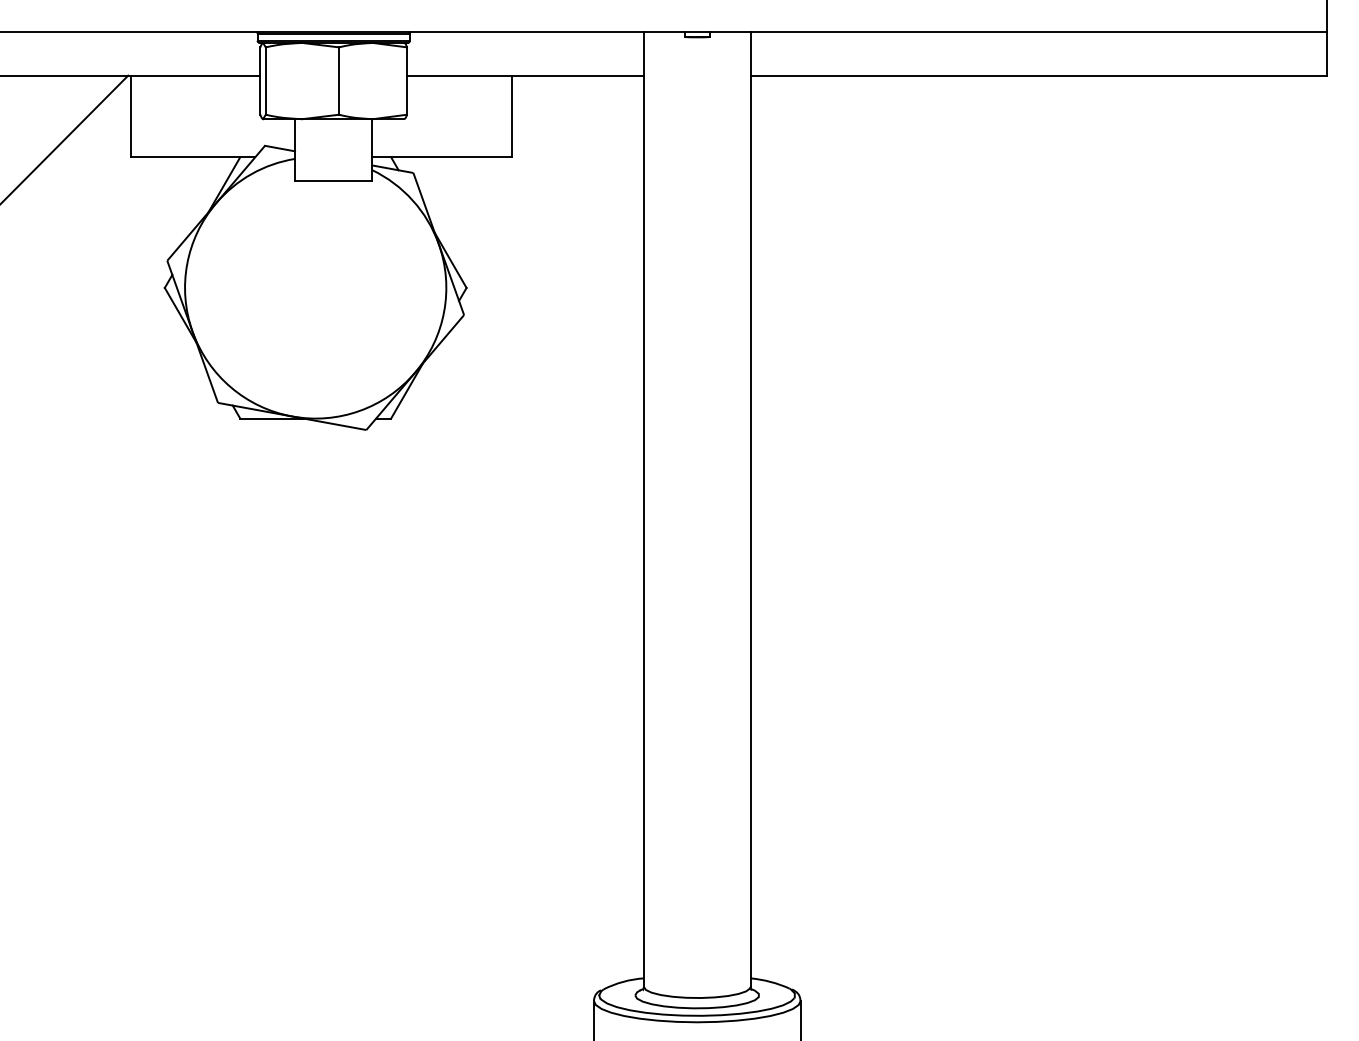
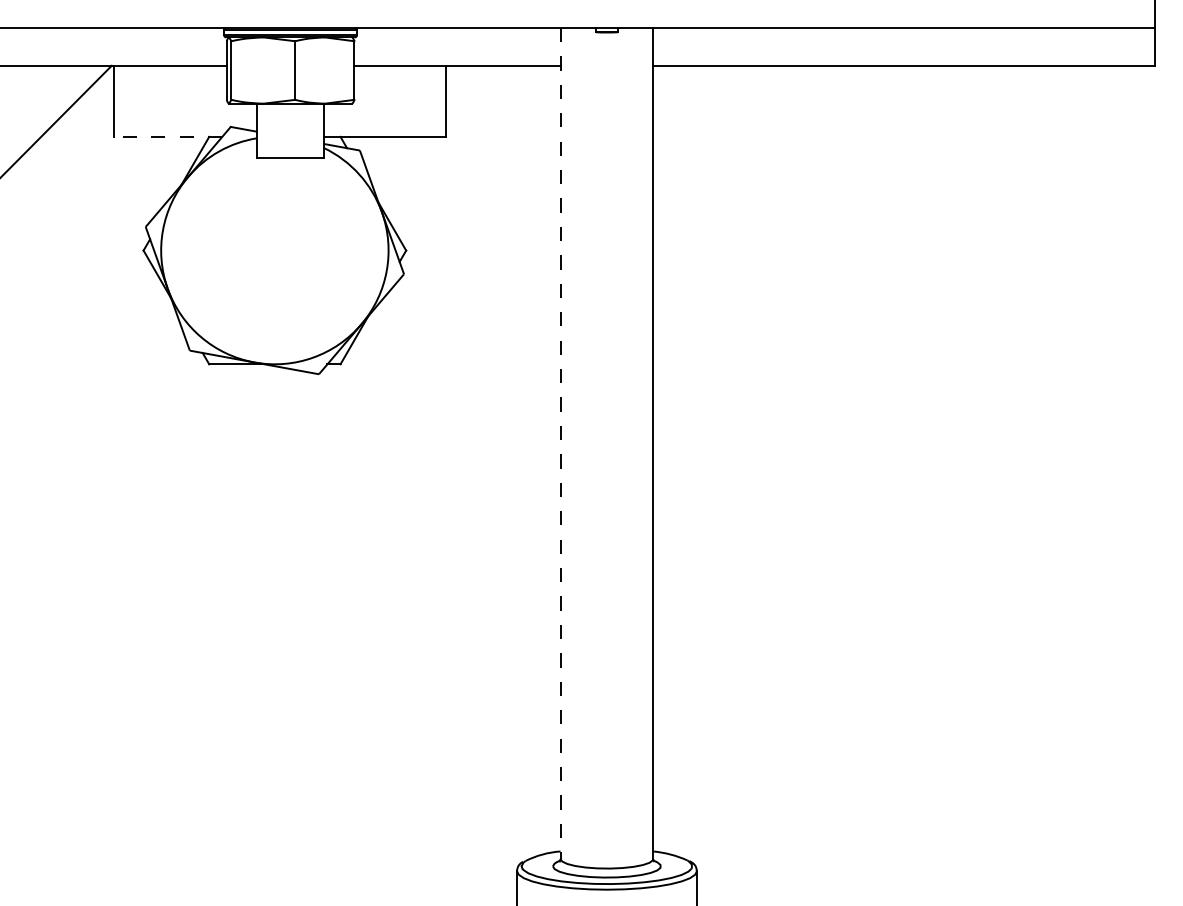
line: (193, 157) -> (168, 137), solid -> dashed
line: (643, 510) -> (560, 444), solid -> dashed

